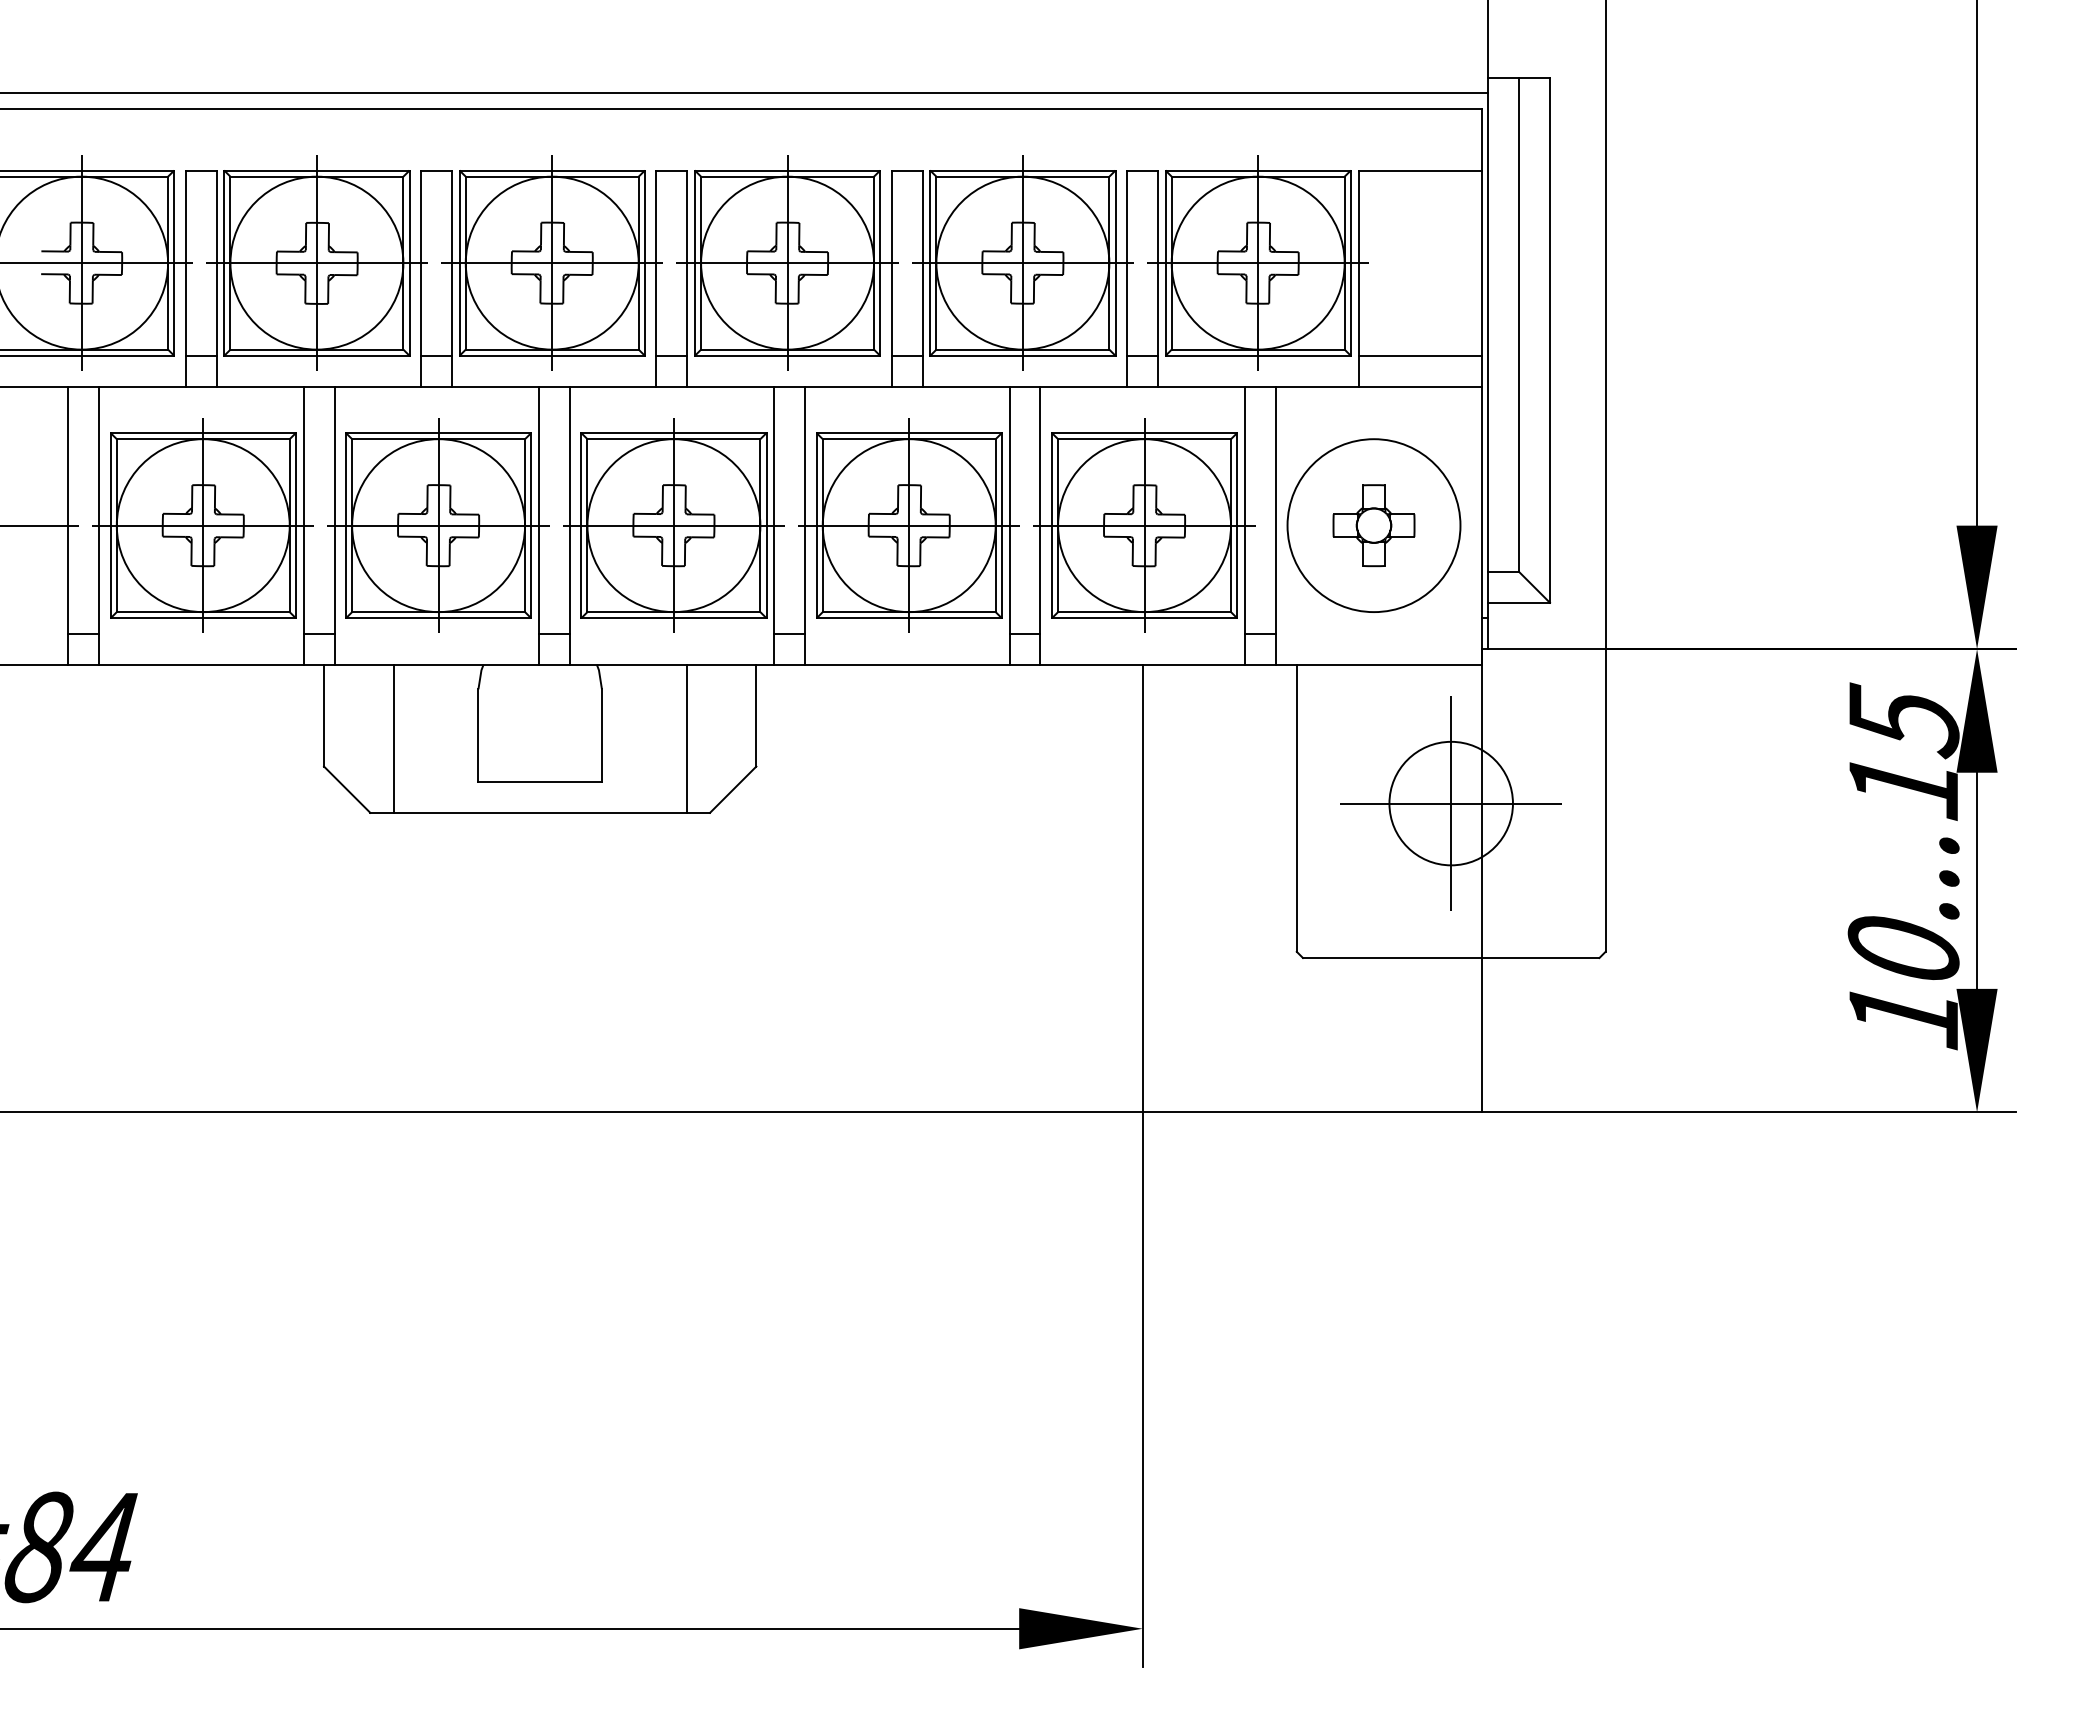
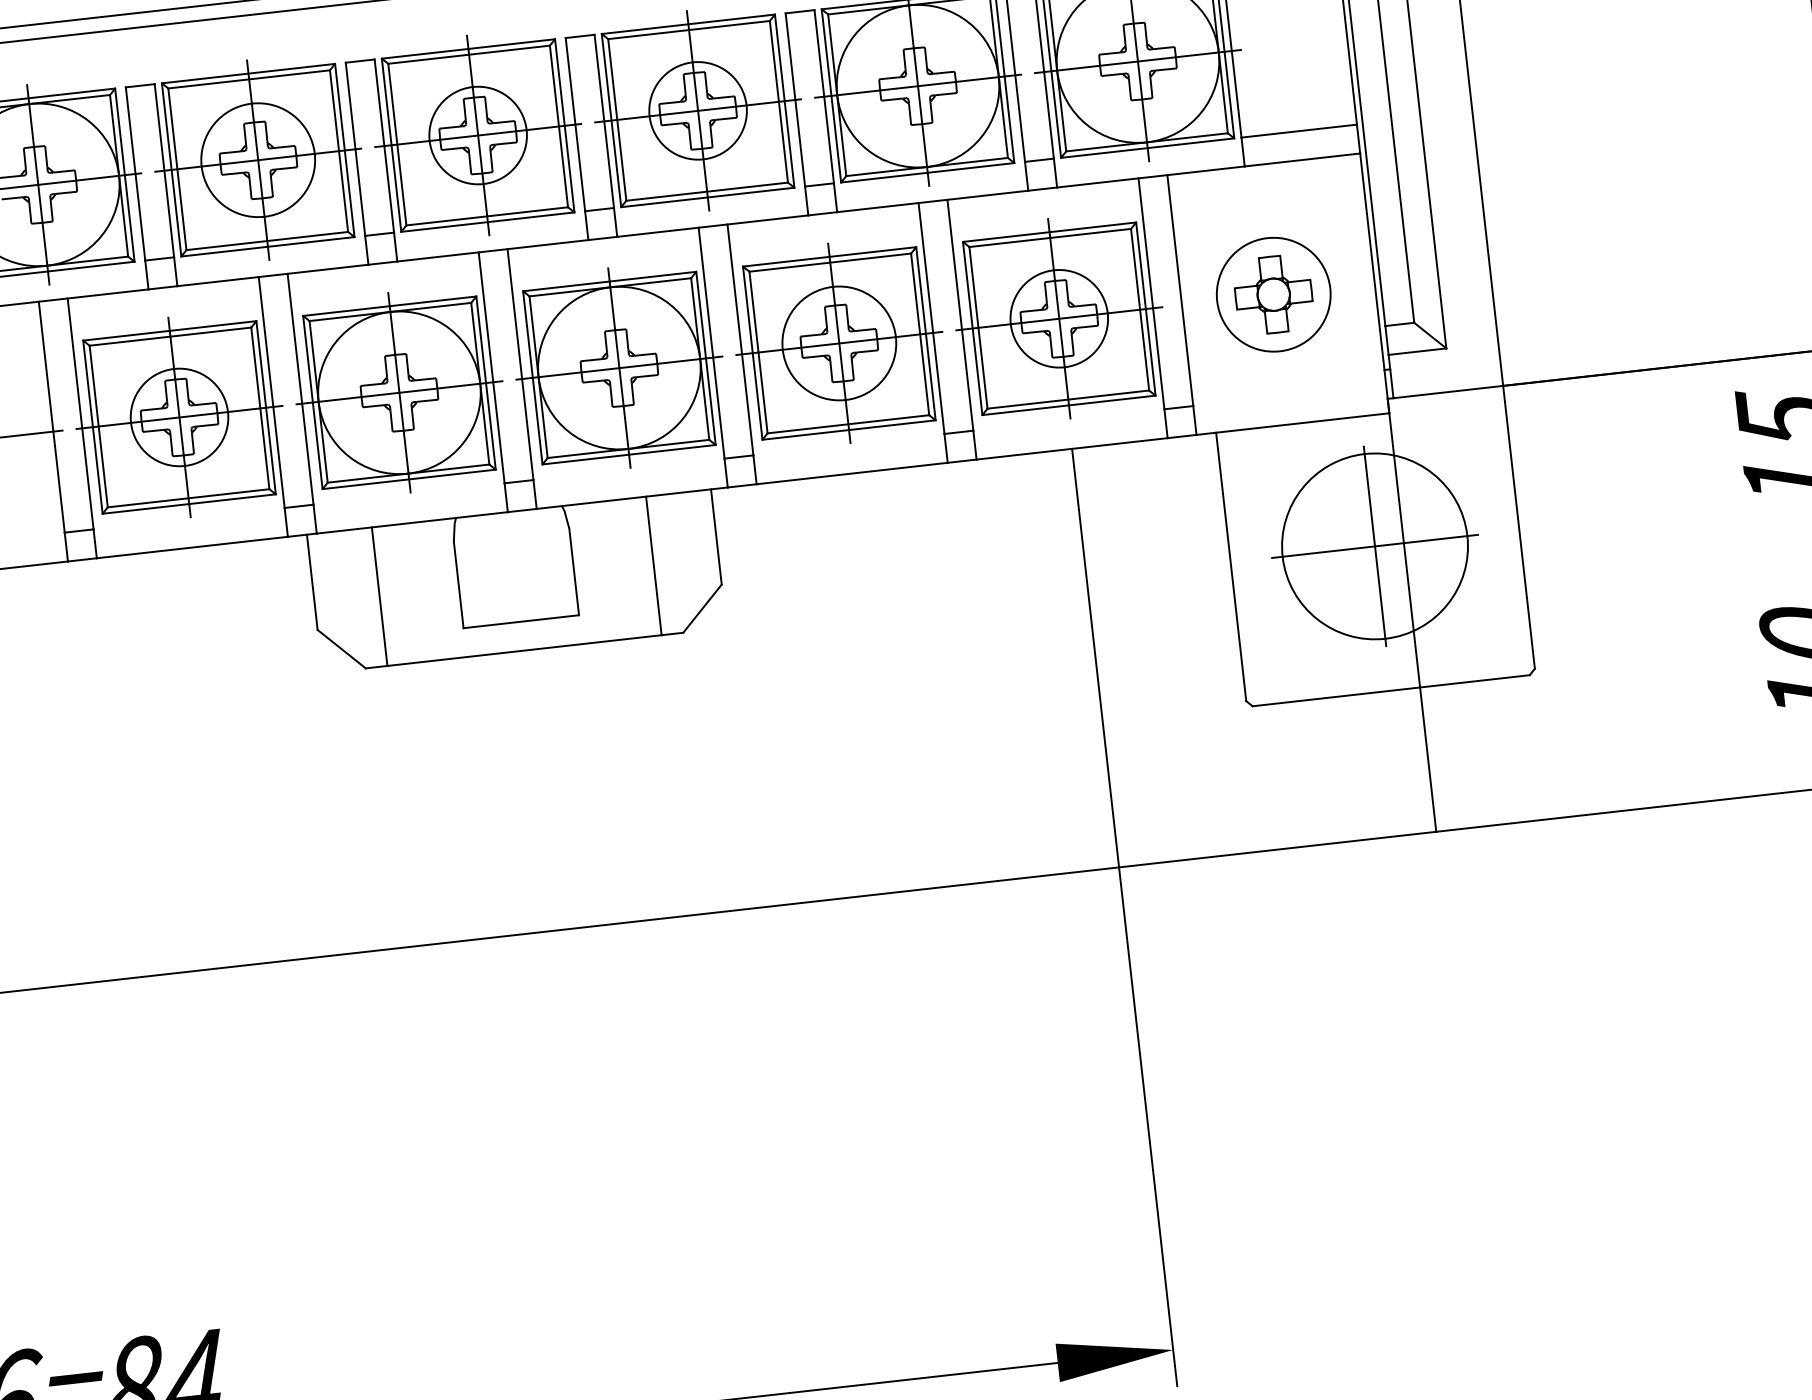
circle: (316, 262) -> (257, 159), size x0.7
circle: (551, 262) -> (477, 135), size x0.6
circle: (787, 262) -> (697, 110), size x0.6
circle: (202, 525) -> (178, 417), size x0.6
circle: (908, 525) -> (838, 343), size x0.7
circle: (1144, 525) -> (1059, 318), size x0.6
circle: (1373, 525) -> (1273, 294), size x0.7
circle: (1450, 803) -> (1374, 546), size x1.6

